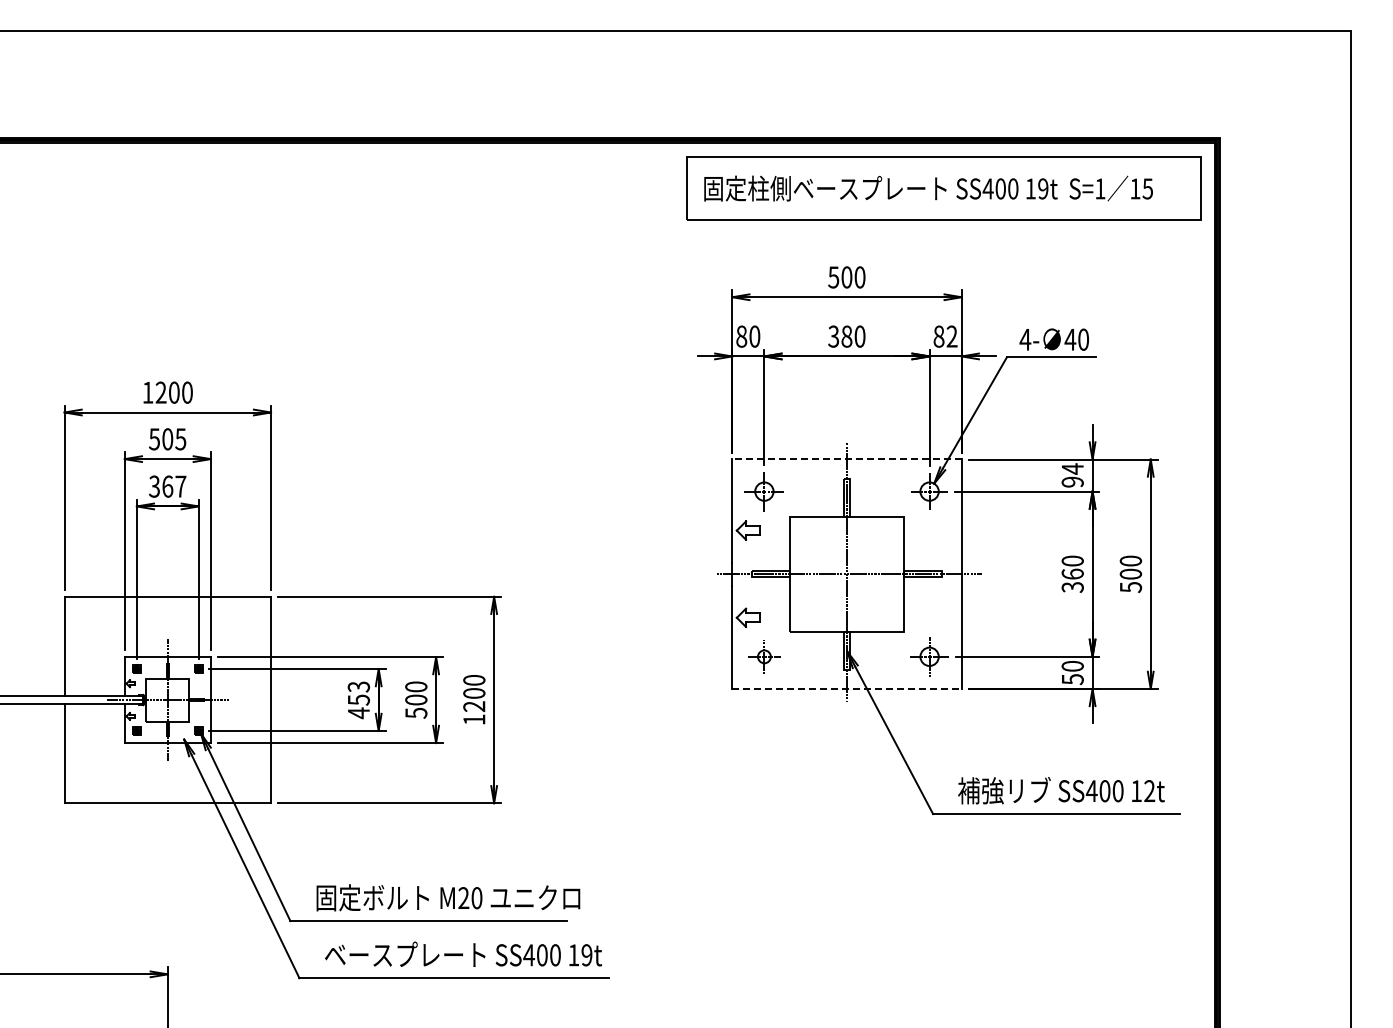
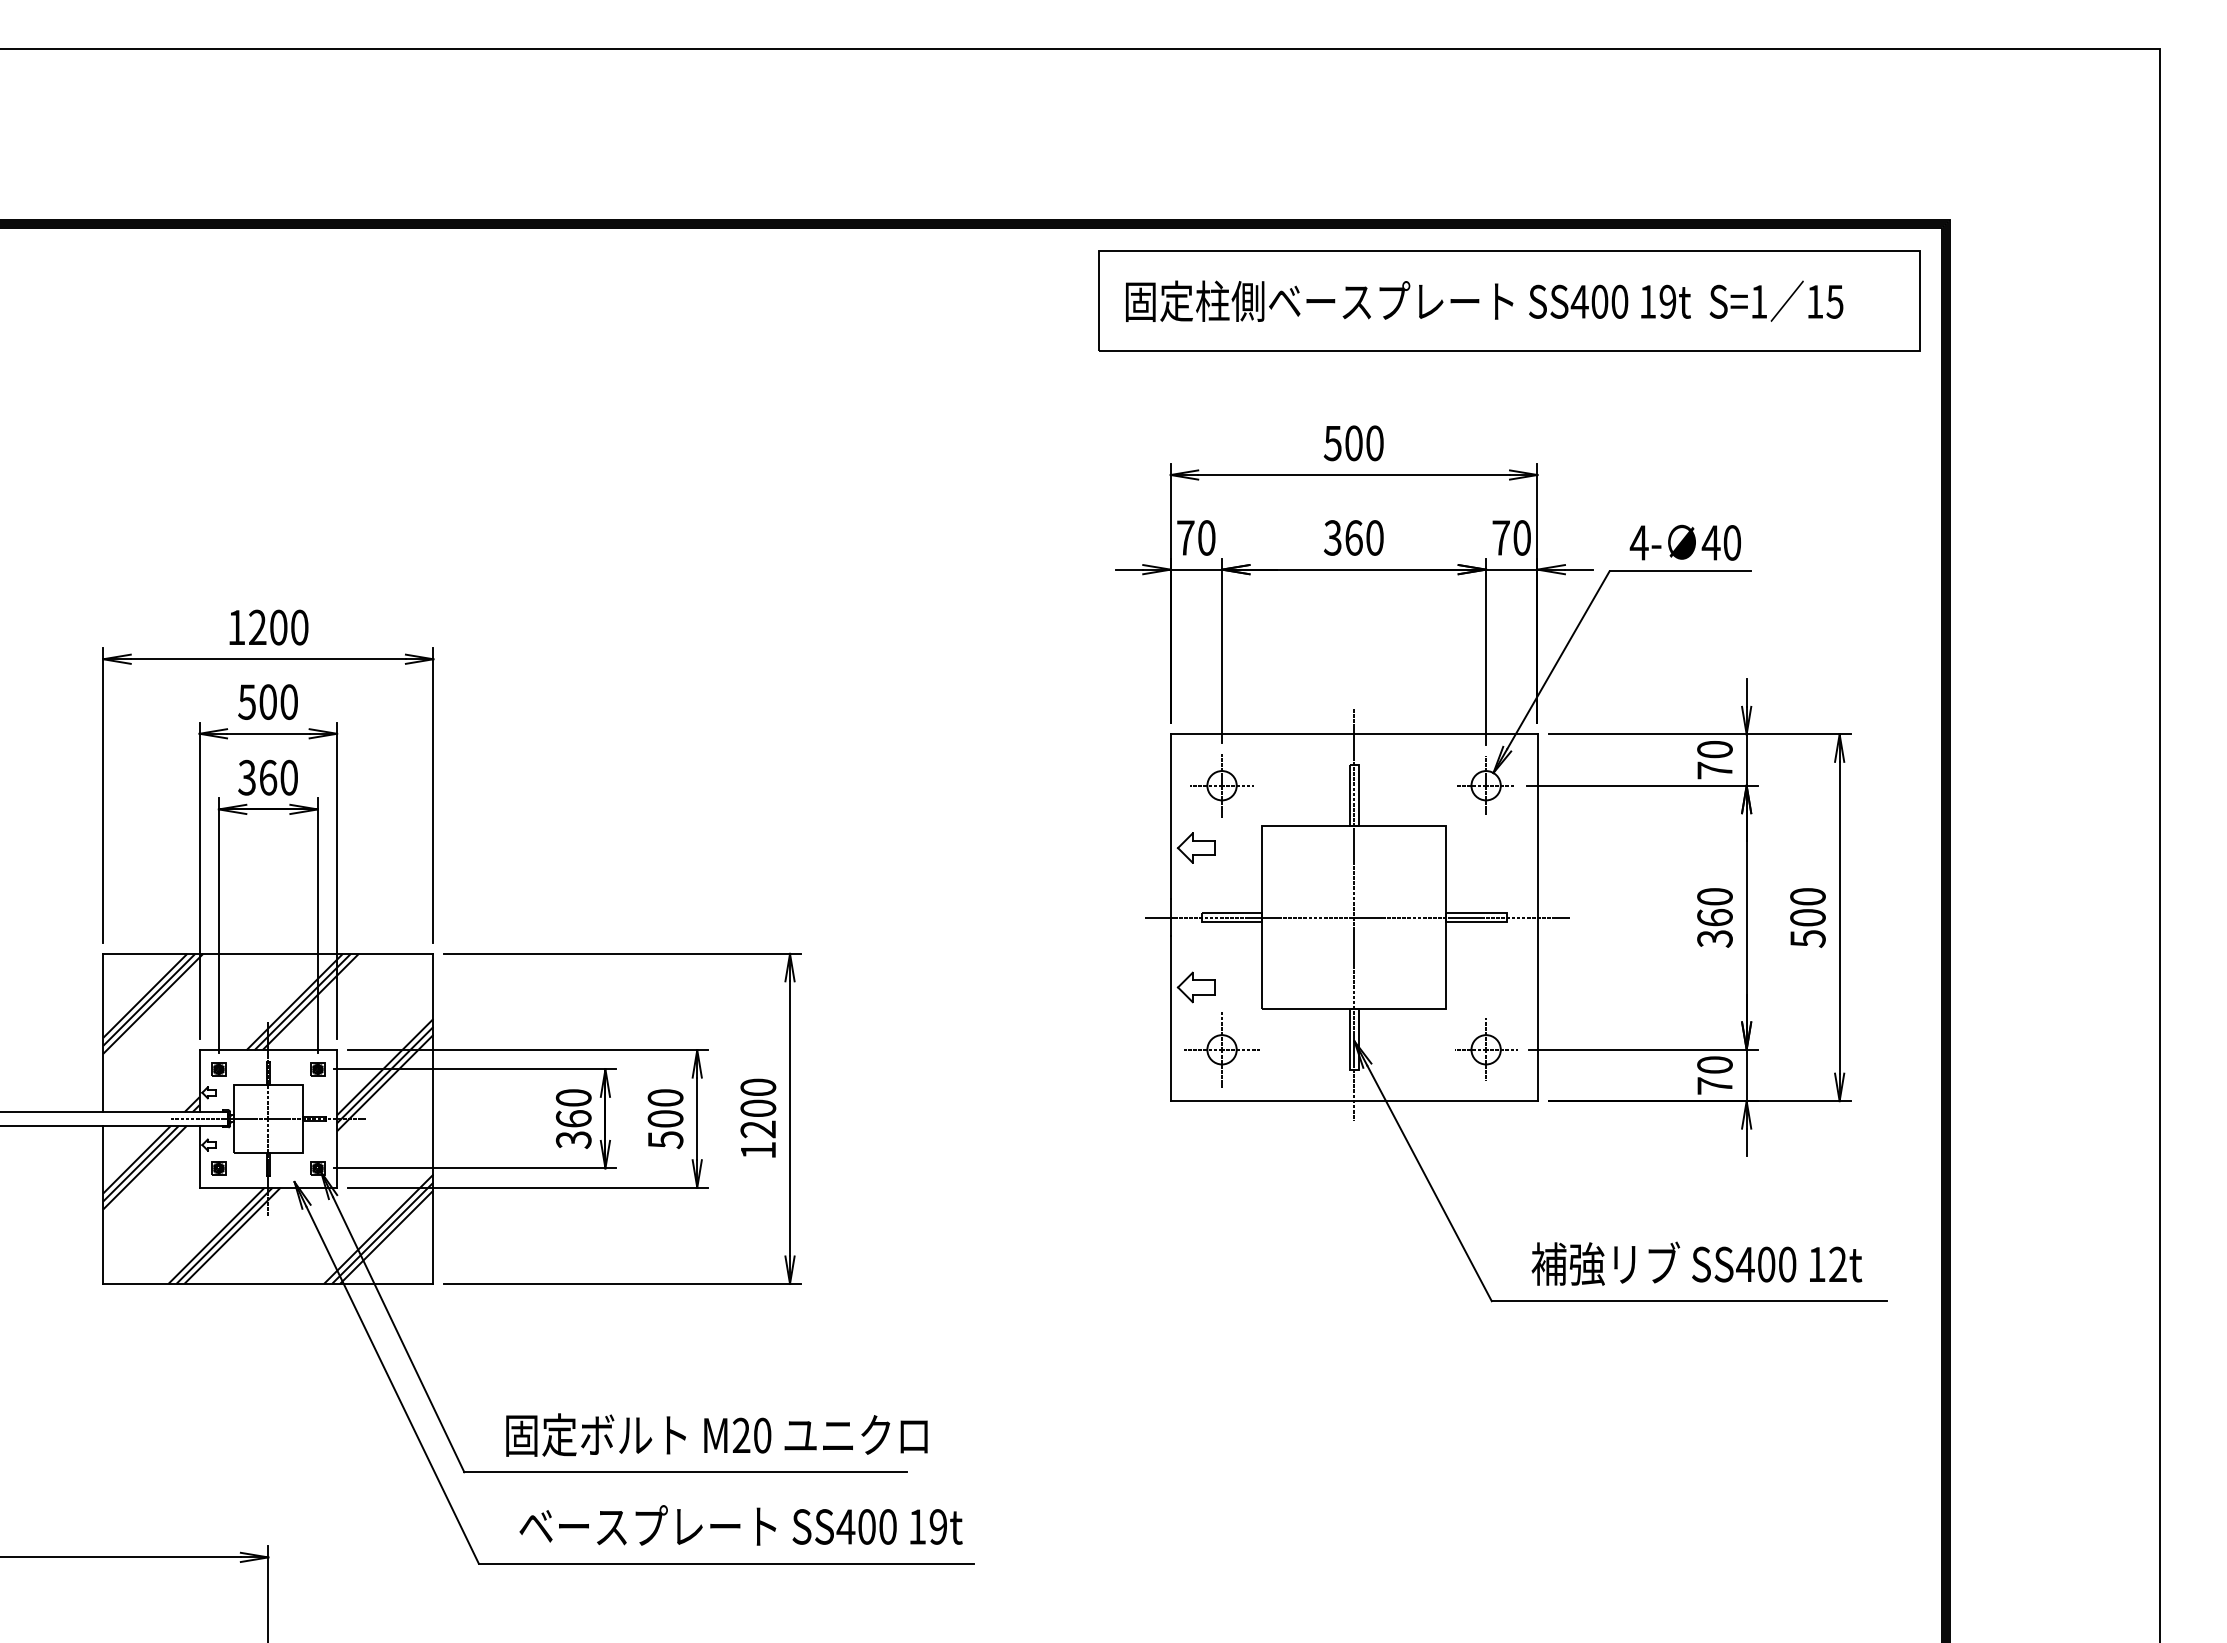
text: (741, 336) -> (1185, 537), 80 -> 70
text: (846, 336) -> (1353, 537), 380 -> 360
text: (945, 336) -> (1511, 537), 82 -> 70
text: (180, 439) -> (288, 702), 505 -> 500
line: (847, 459) -> (1354, 734), dashed -> solid
text: (1072, 475) -> (1714, 759), 94 -> 70
text: (180, 486) -> (288, 777), 367 -> 360
part: (764, 656) -> (1222, 1049), size x1.43
text: (1072, 679) -> (1714, 1086), 50 -> 70
line: (847, 688) -> (1354, 1100), dashed -> solid
hatch: (167, 699) -> (267, 1118), added
text: (358, 700) -> (573, 1119), 453 -> 360

